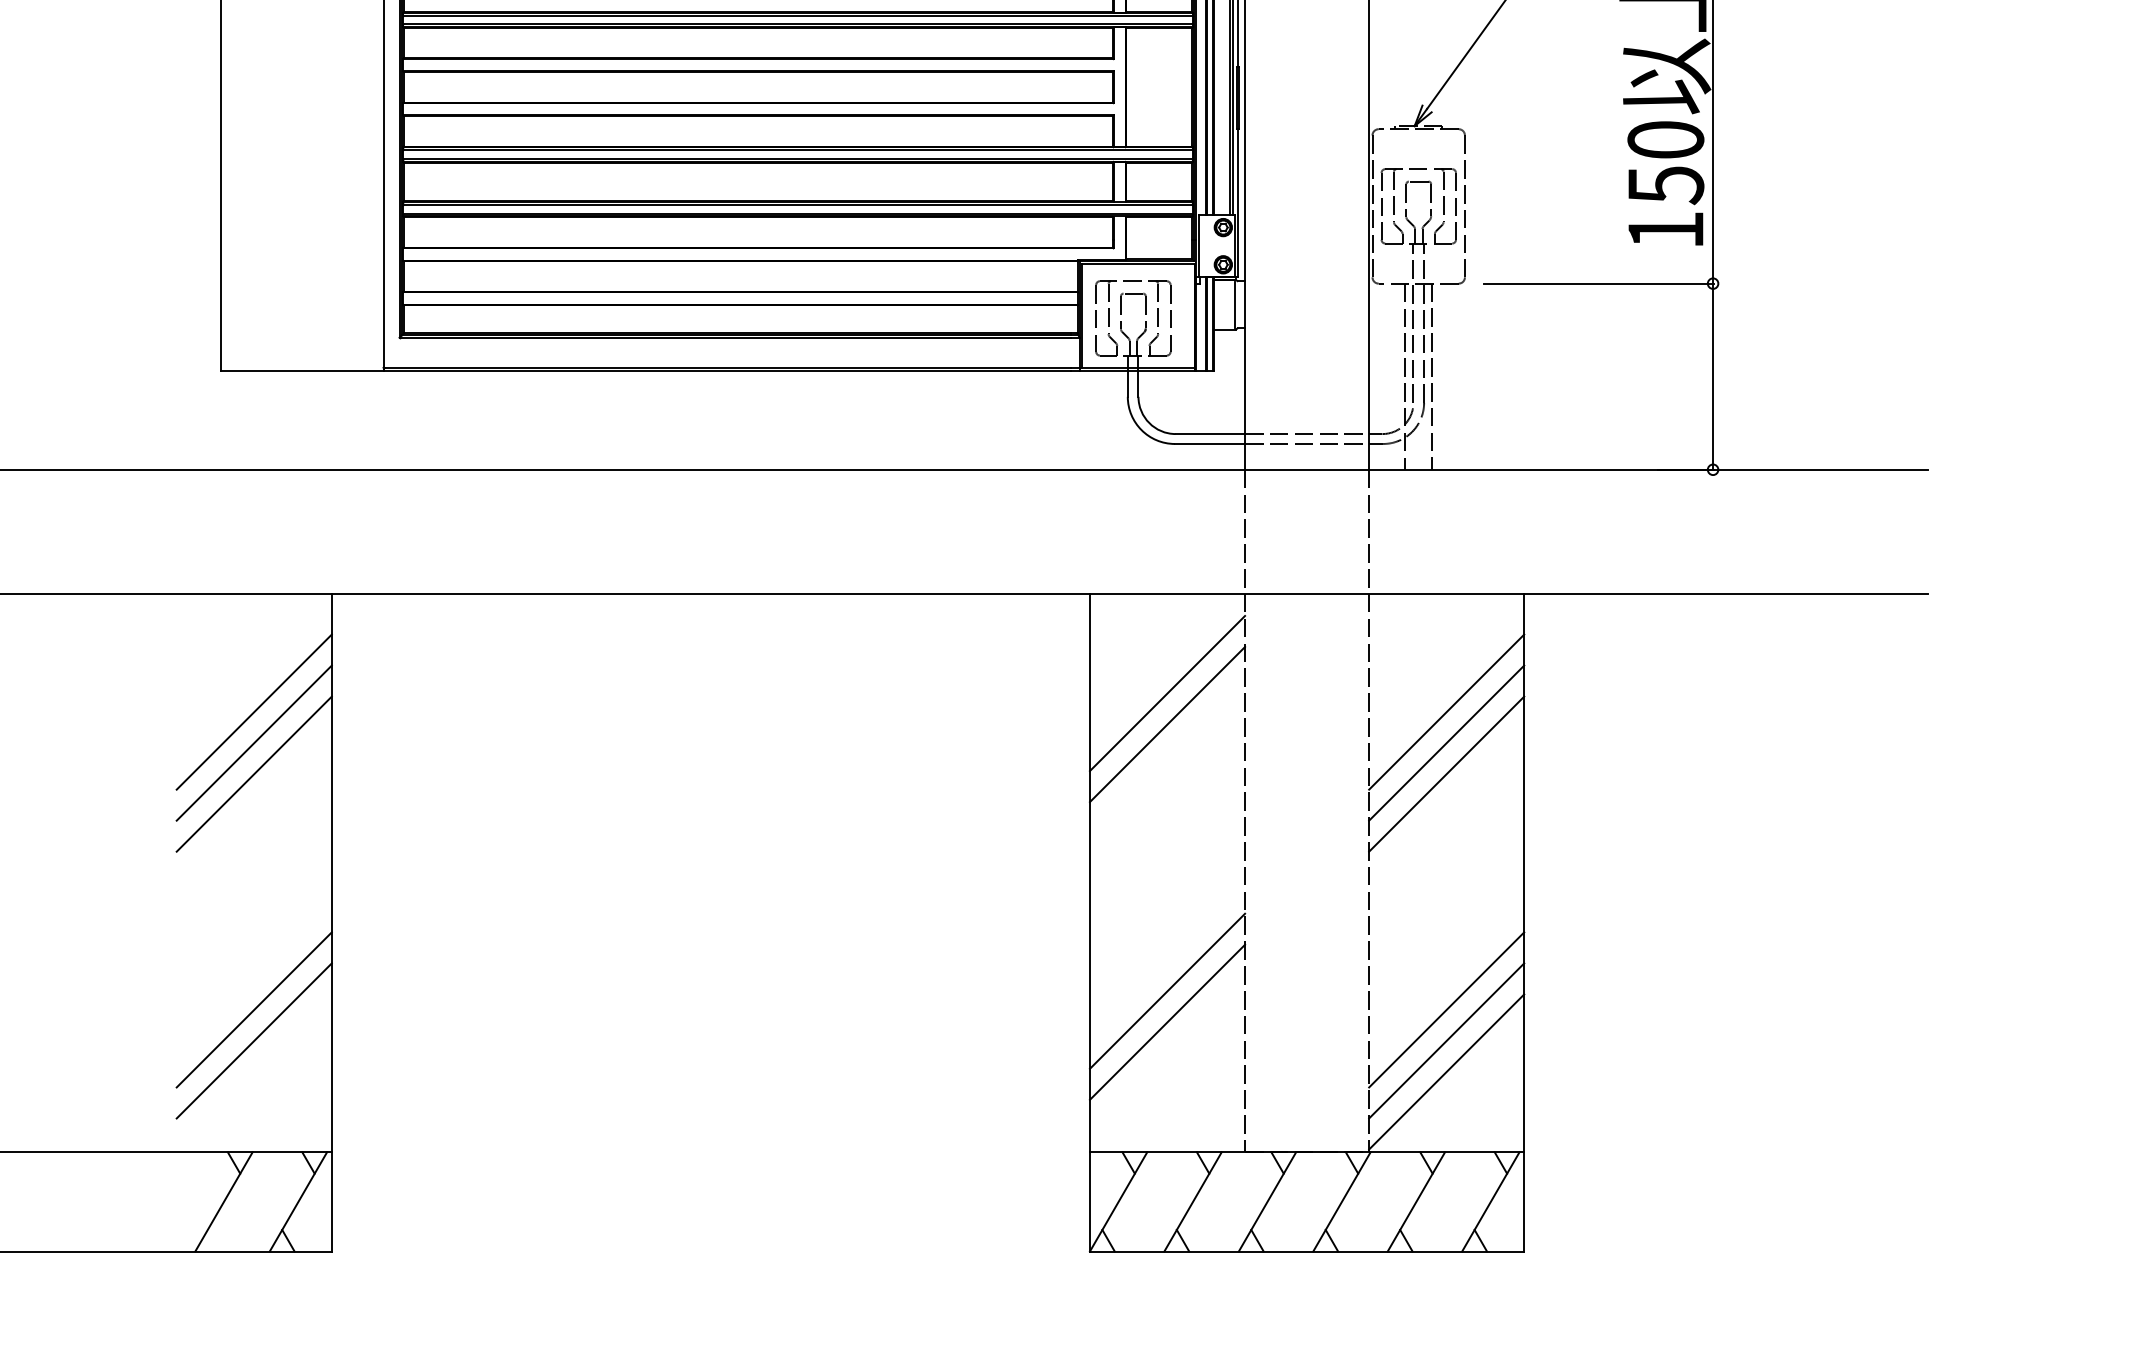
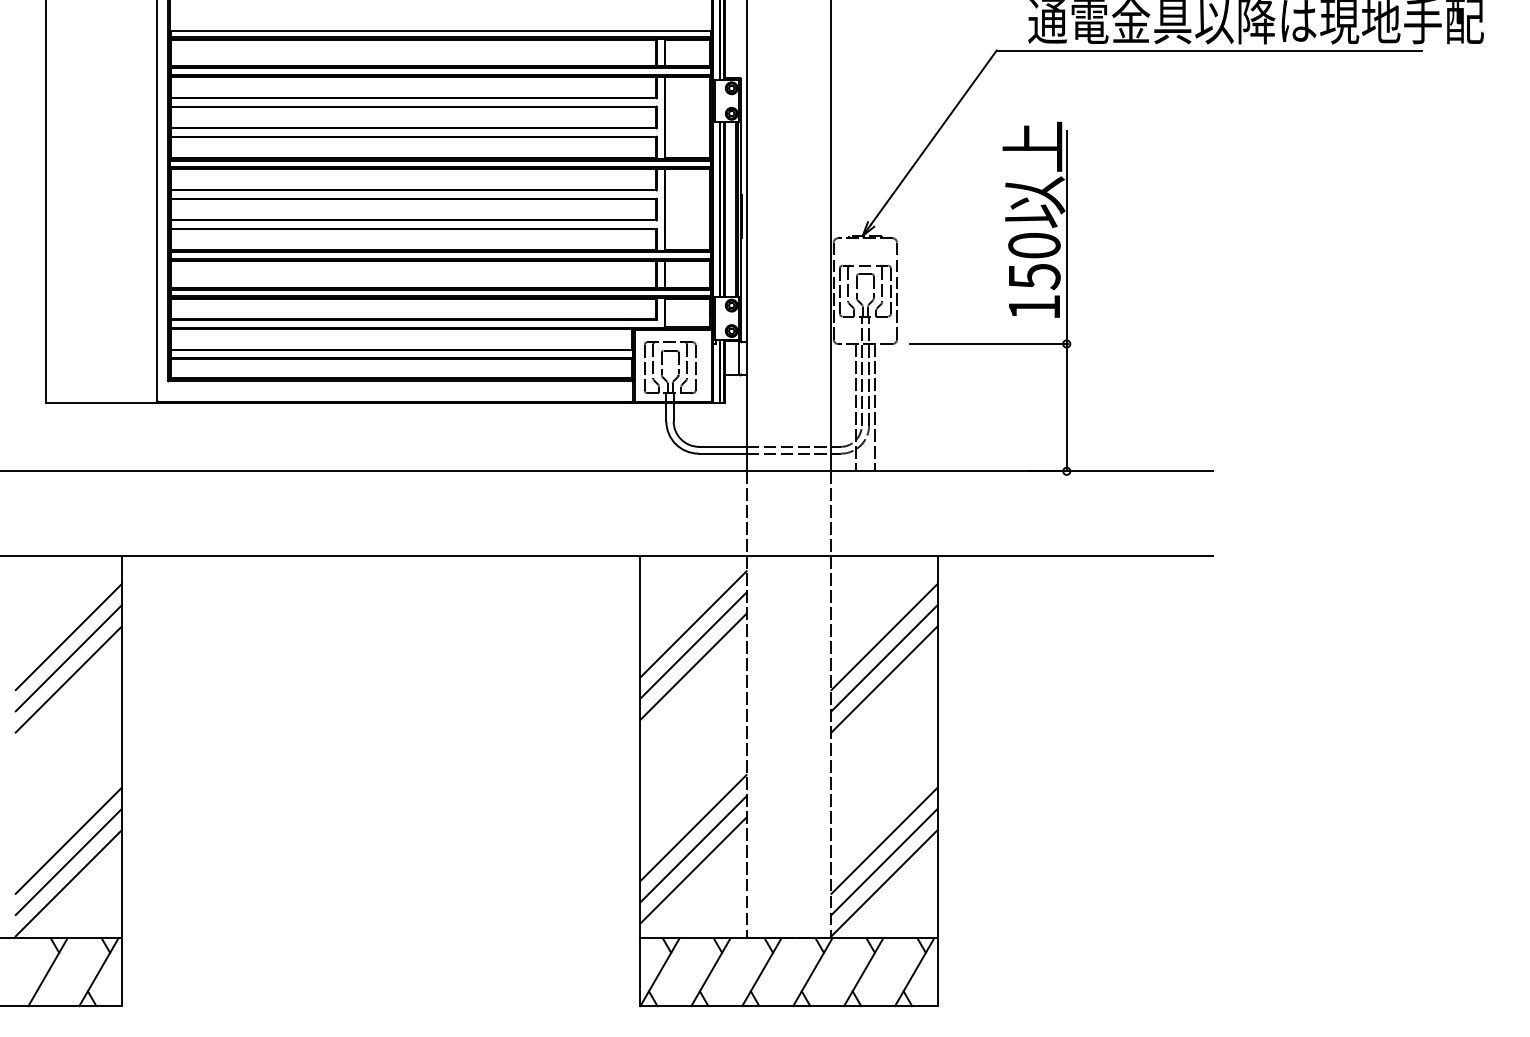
line: (1167, 755) -> (693, 666), added
line: (1167, 1053) -> (693, 870), added
line: (253, 1072) -> (68, 883), added

